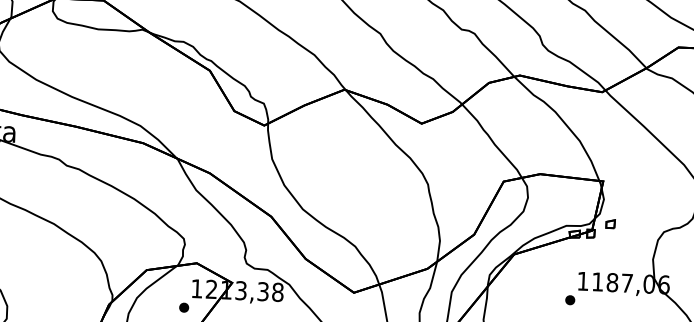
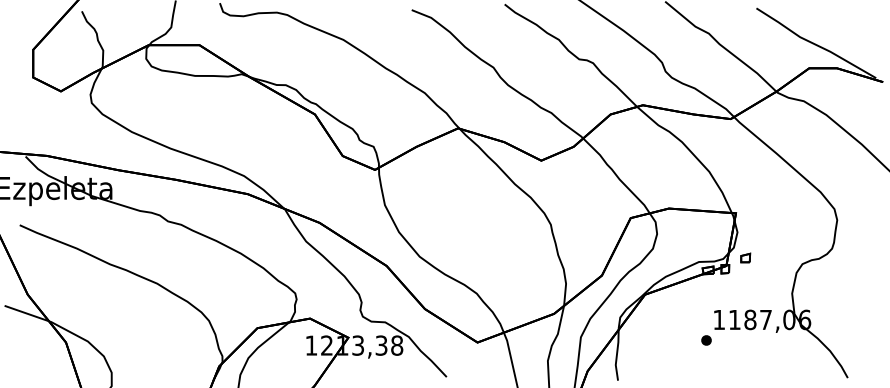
part: (183, 308) -> (298, 366), removed

